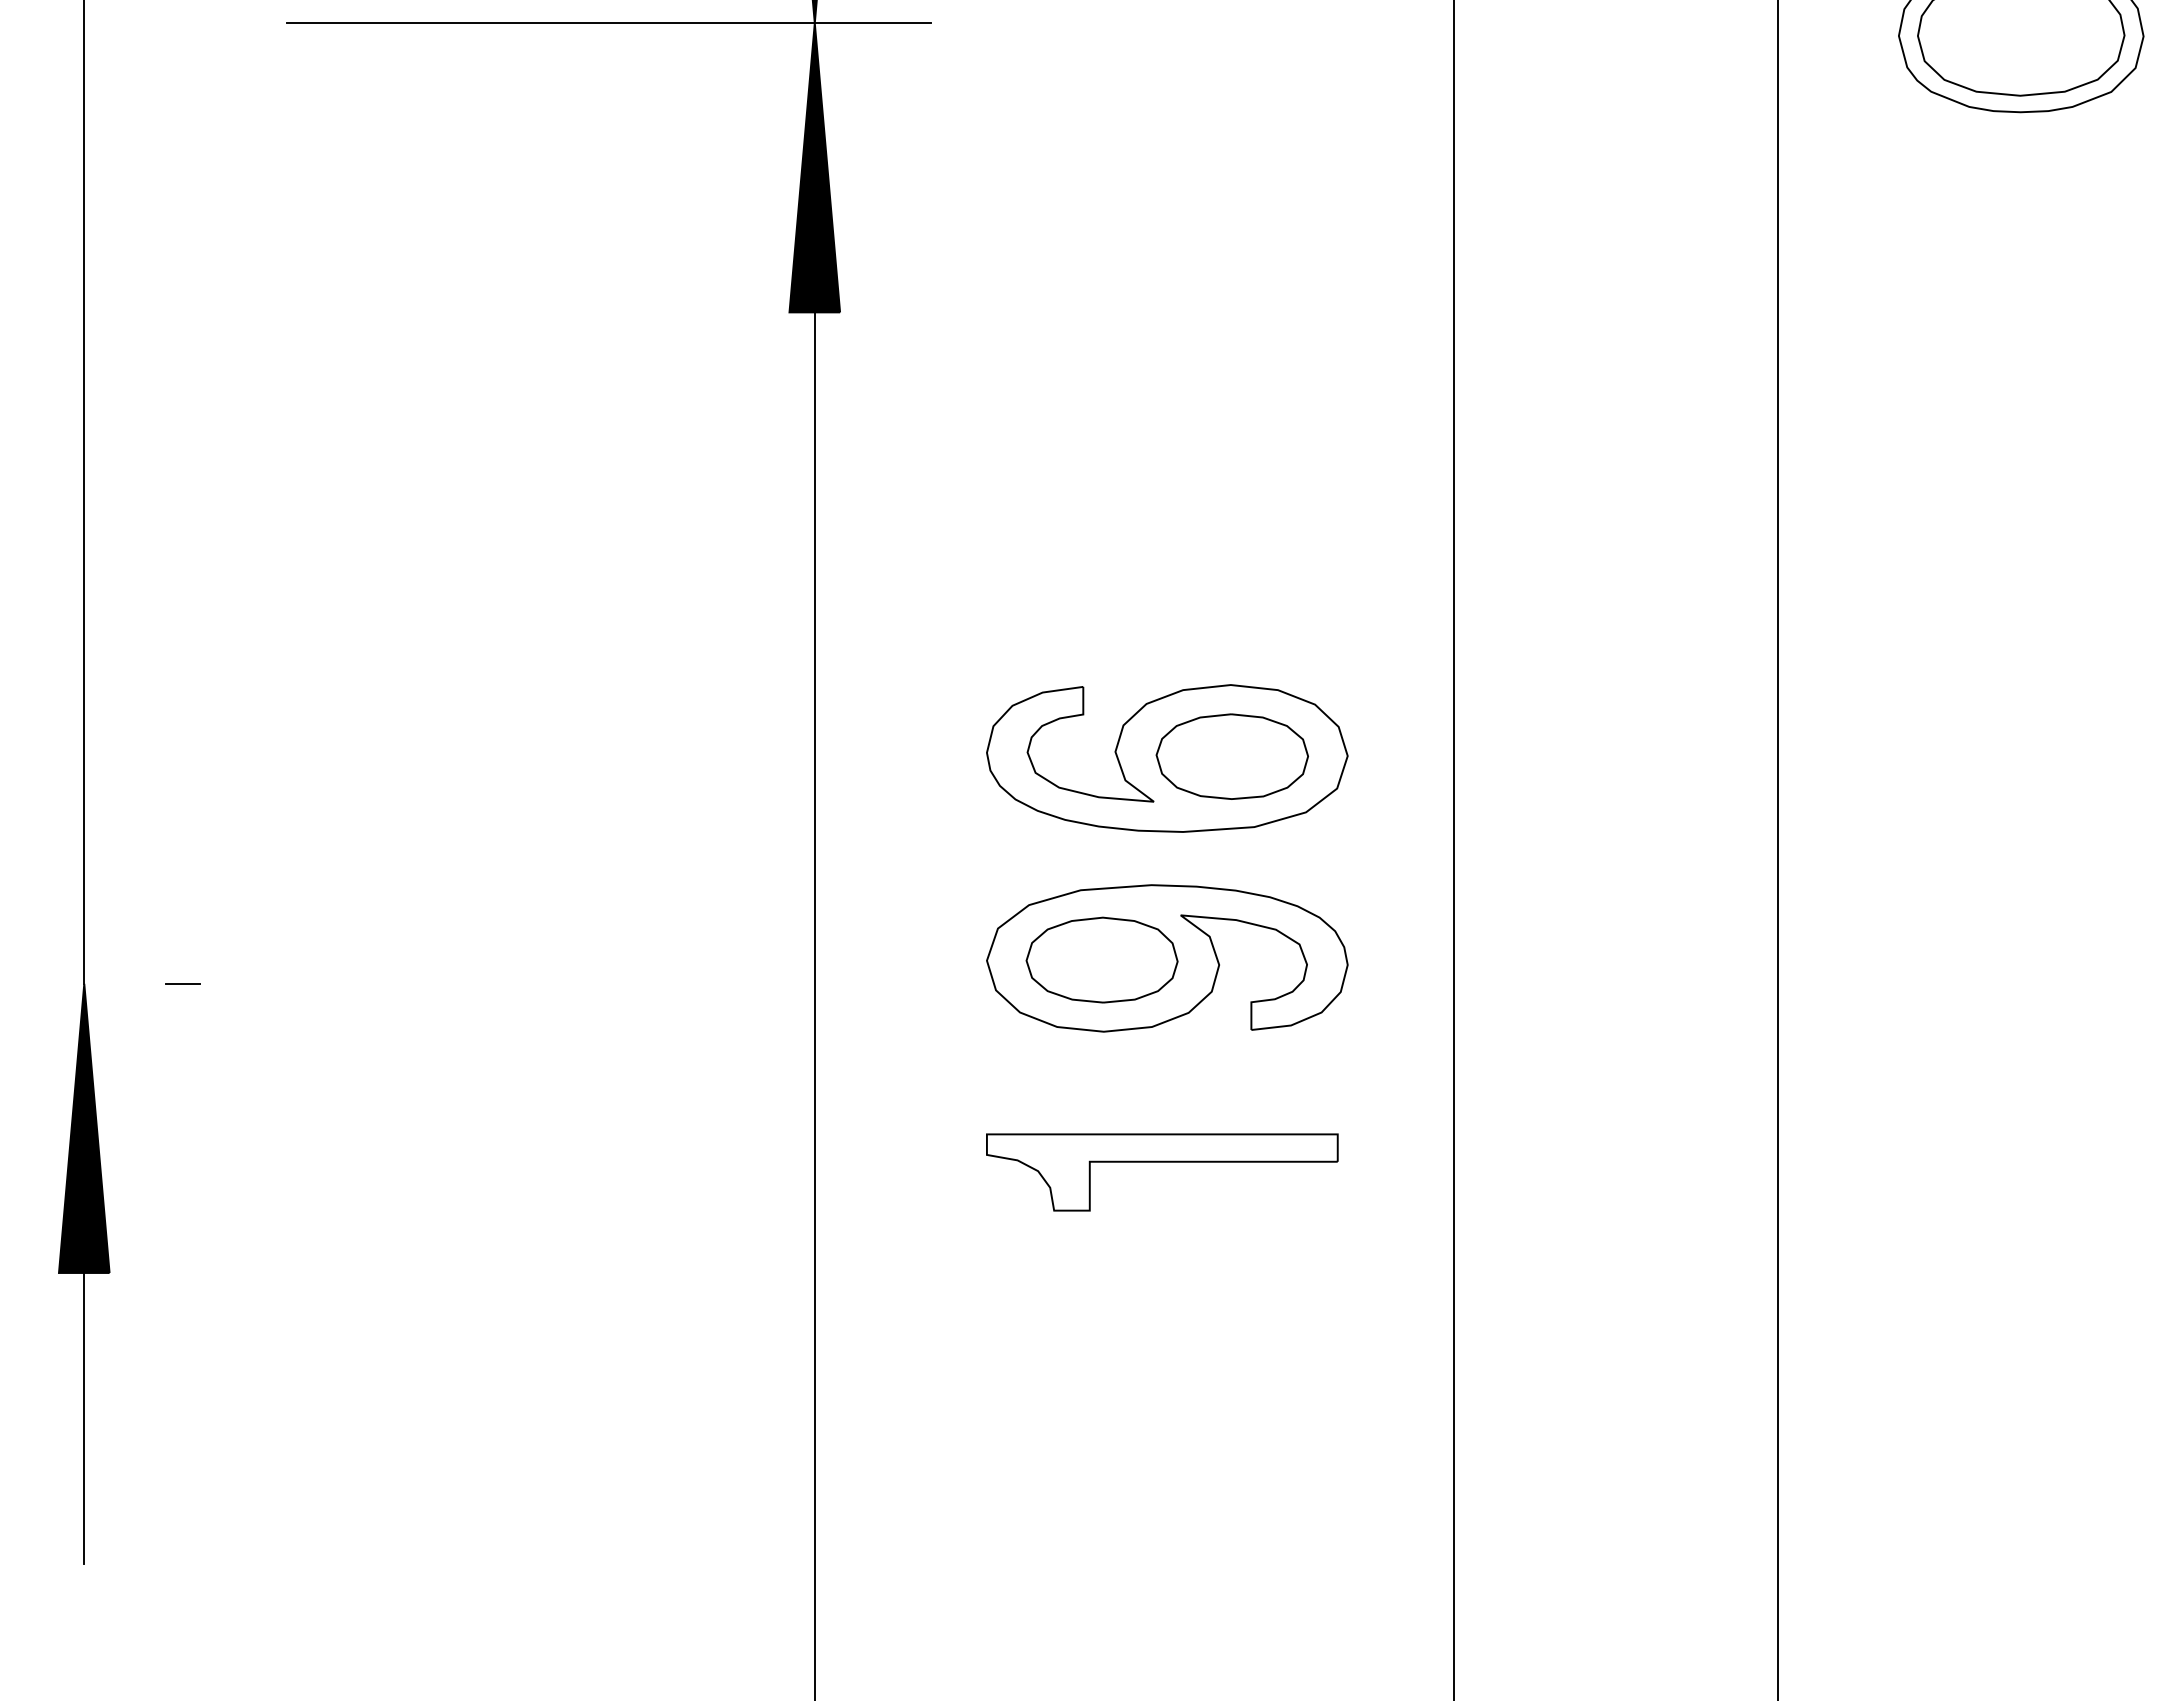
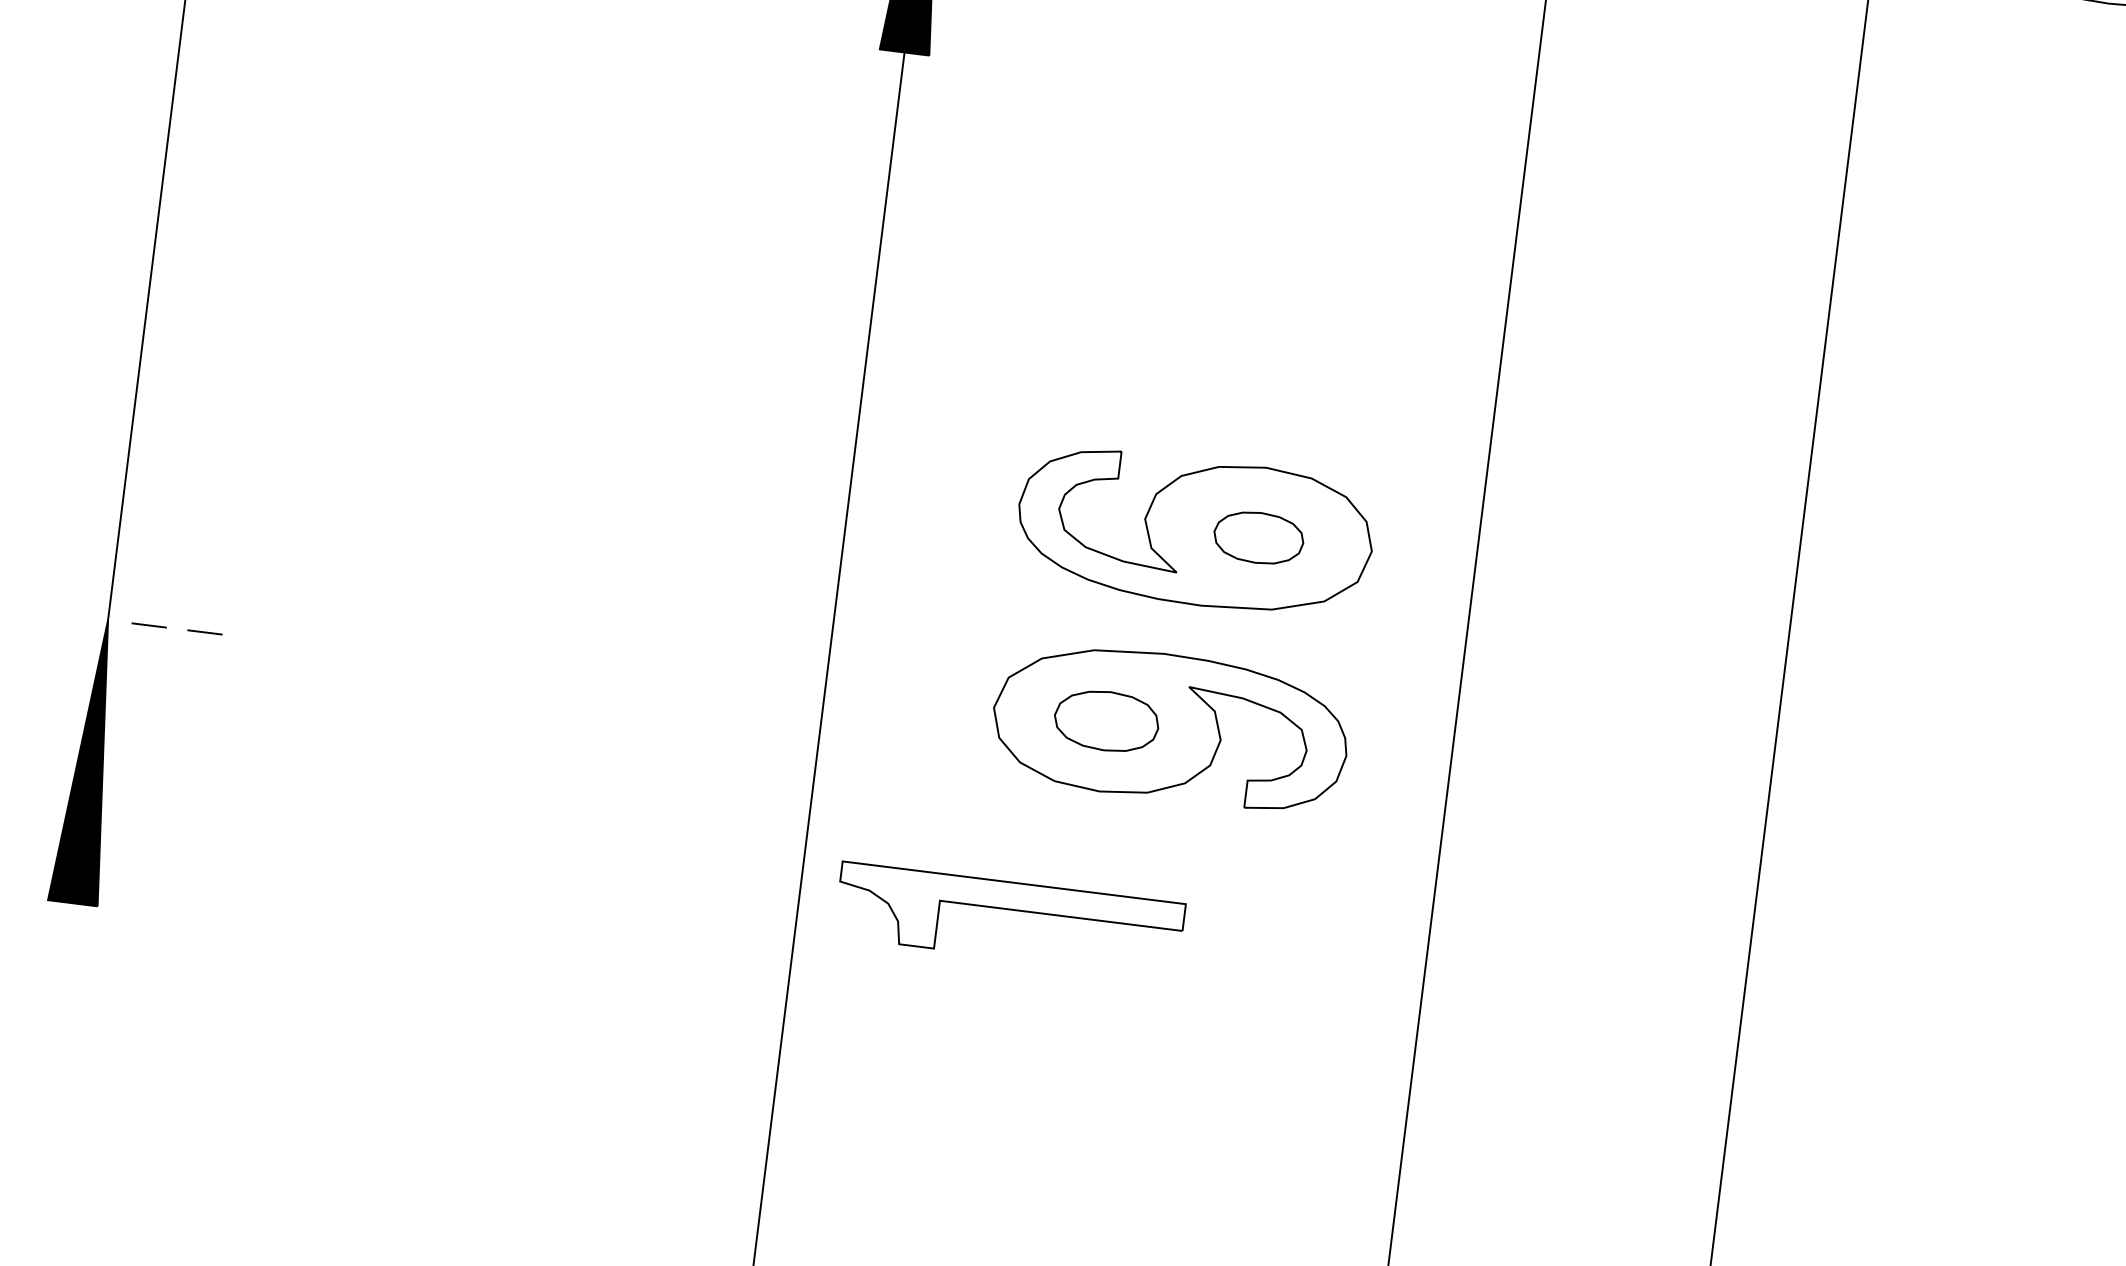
part: (1231, 756) -> (1258, 537), size x0.6
part: (1101, 959) -> (1106, 720), size x0.7
line: (125, 983) -> (148, 625), added
part: (1162, 1162) -> (1011, 910), moved
line: (84, 1418) -> (55, 1045), removed

